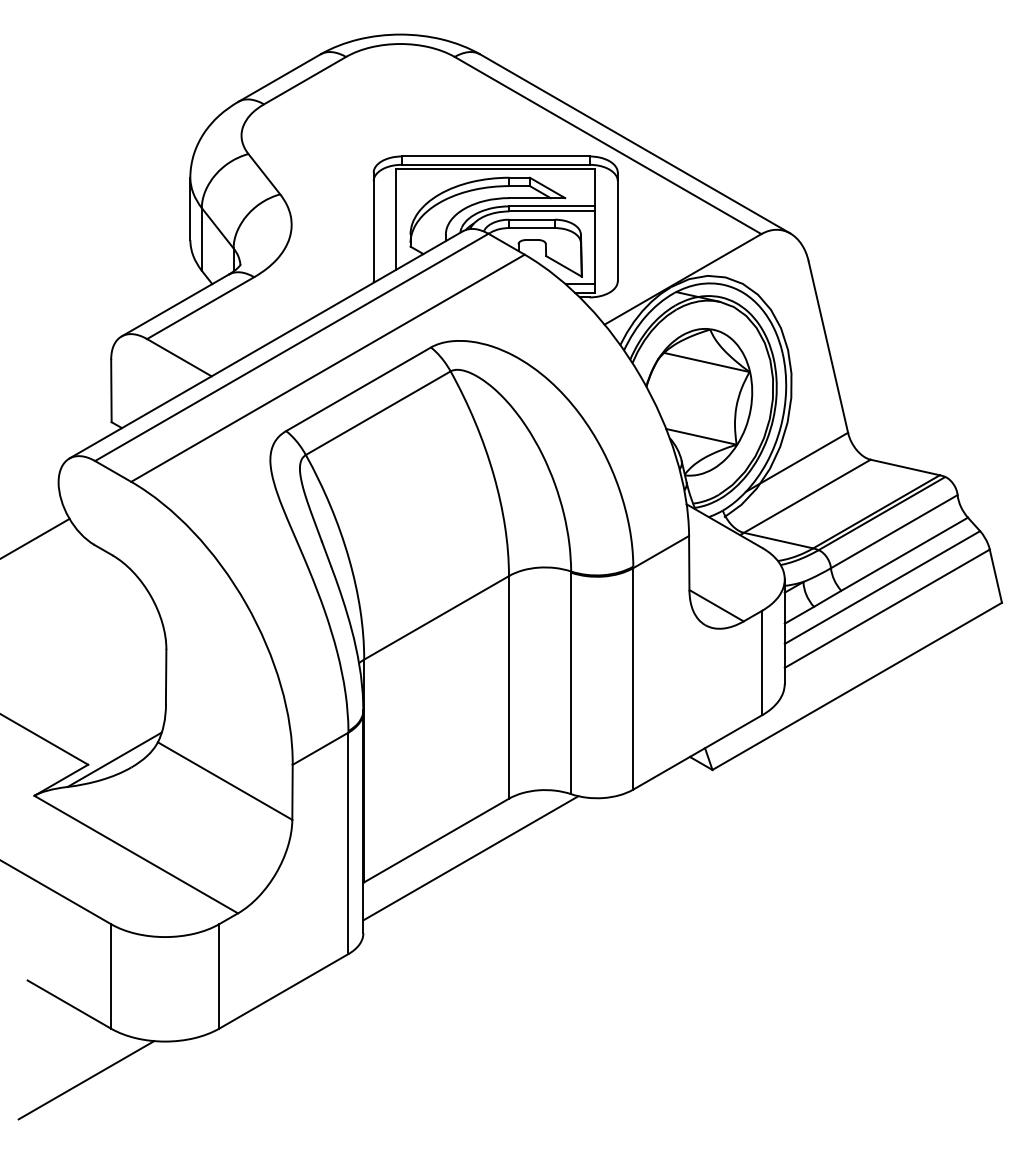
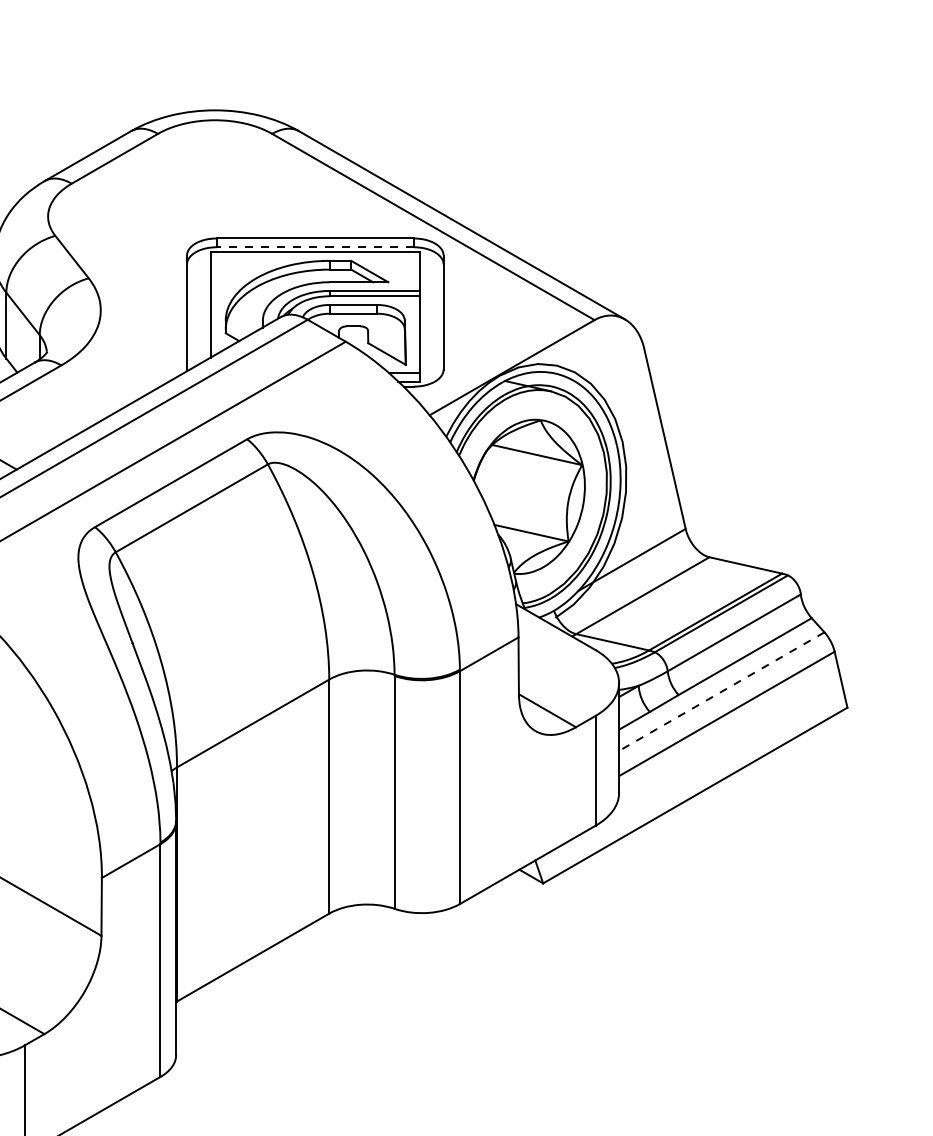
line: (495, 164) -> (315, 246), solid -> dashed
line: (882, 587) -> (721, 691), solid -> dashed
line: (470, 858) -> (288, 976), removed

